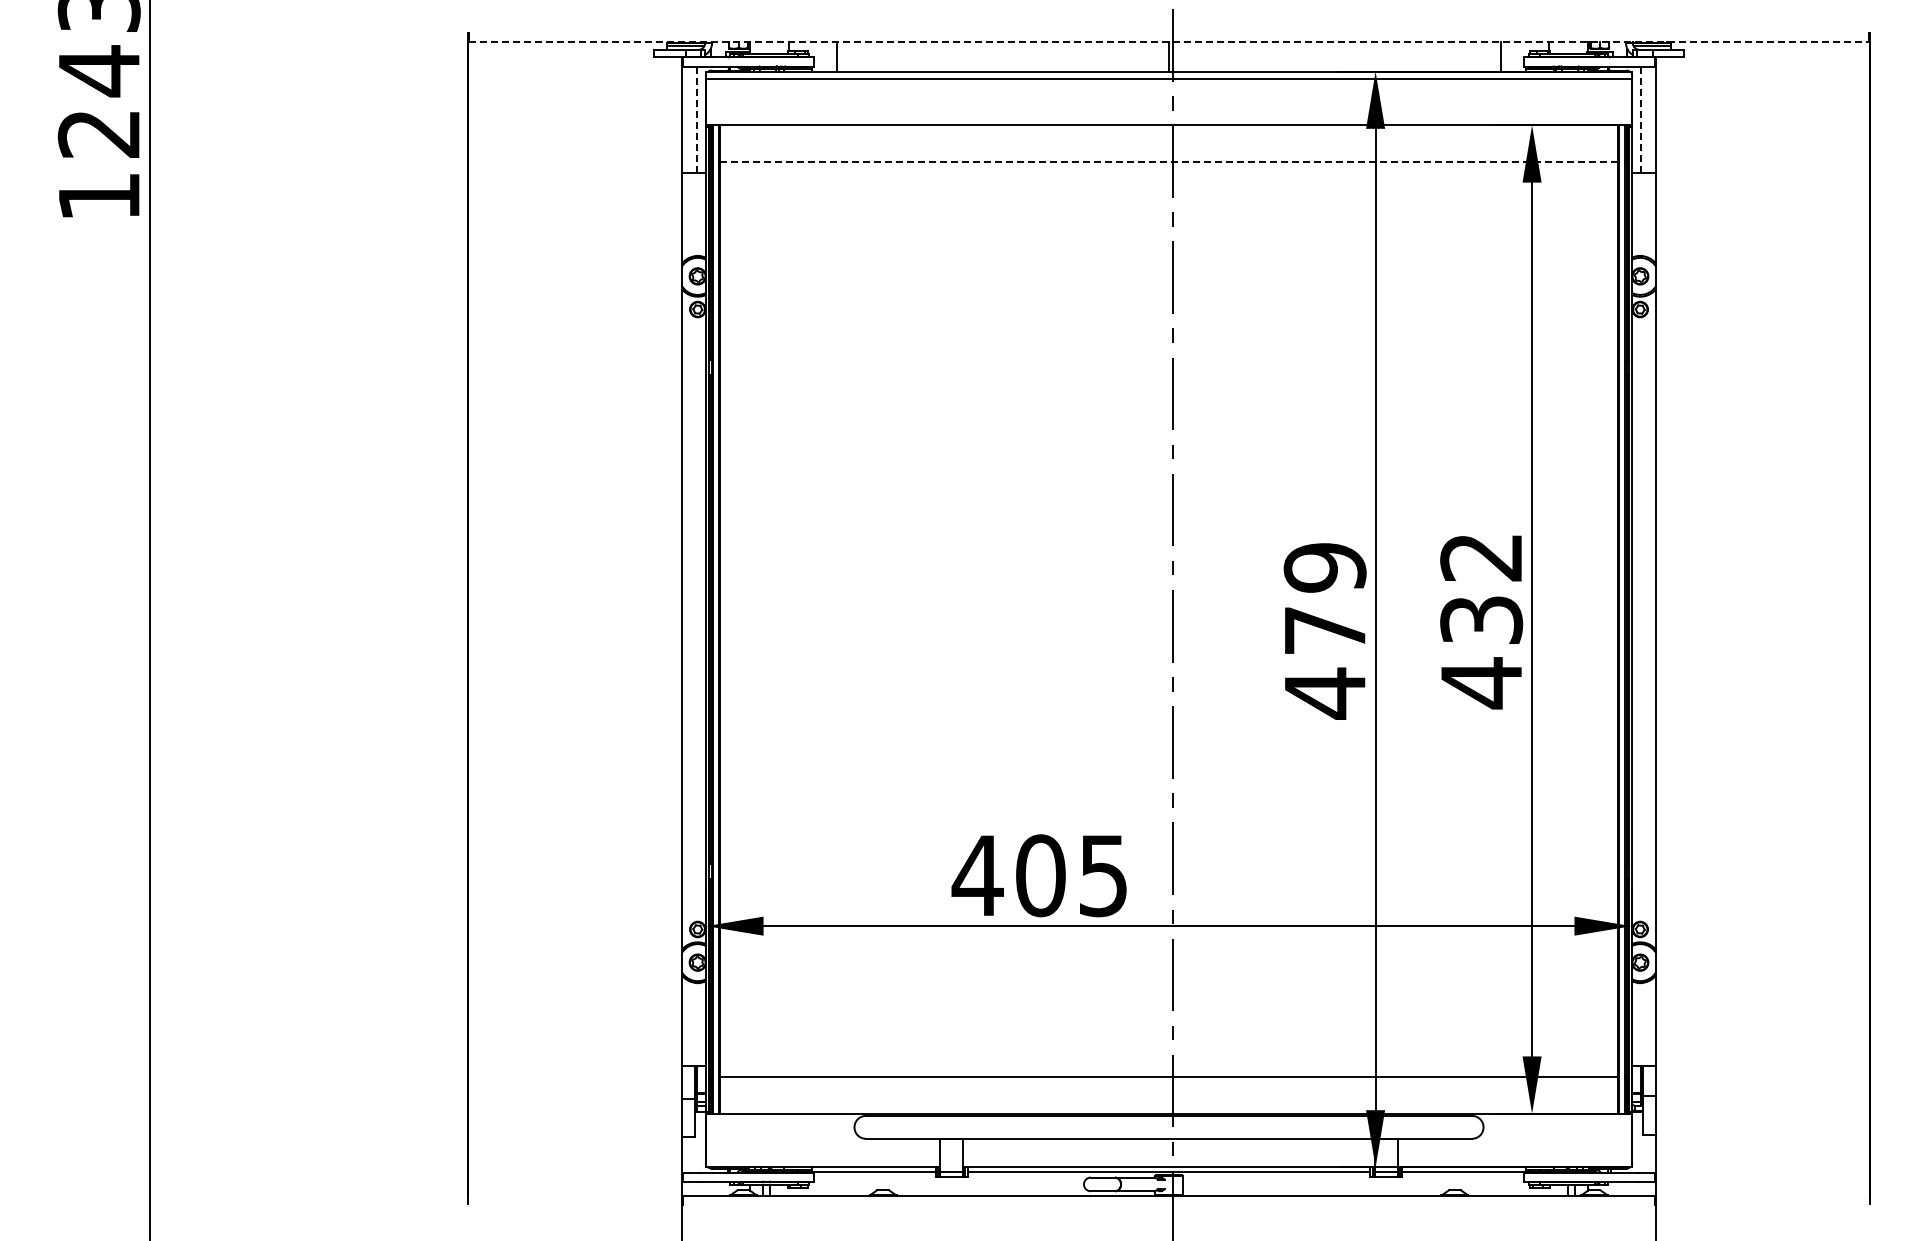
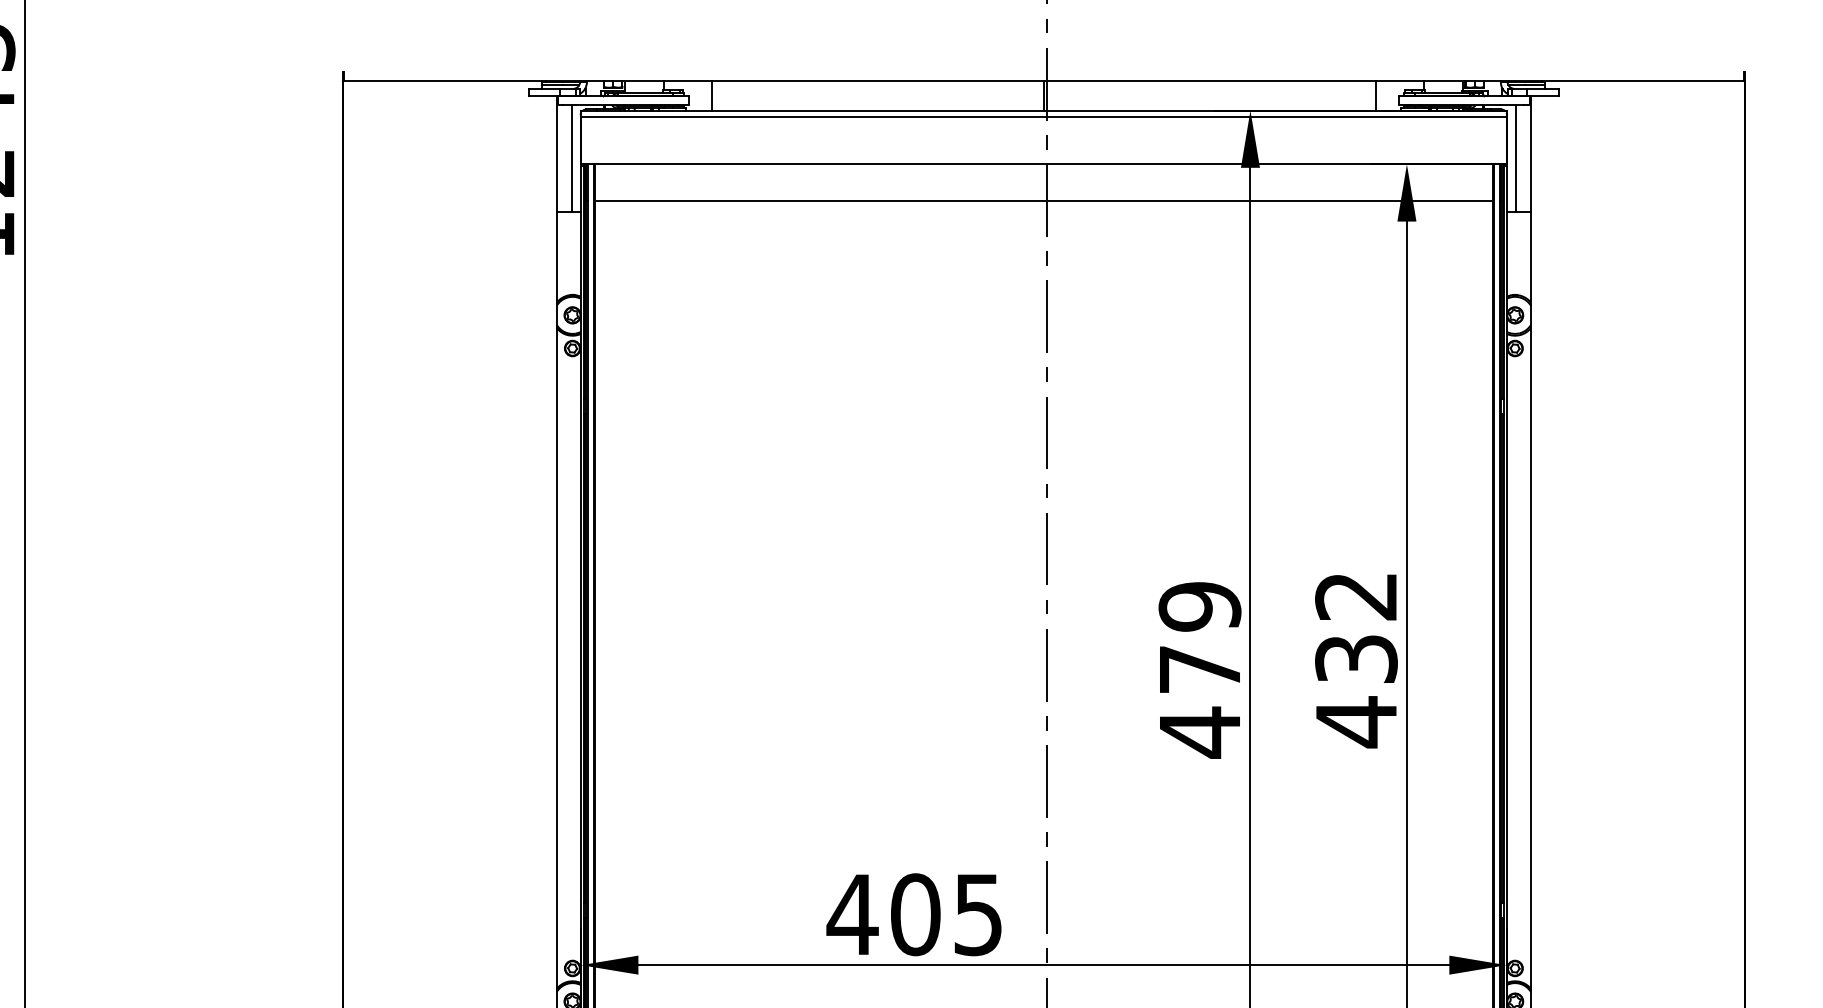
line: (1169, 41) -> (1044, 80), dashed -> solid
line: (697, 120) -> (572, 159), dashed -> solid
line: (1640, 120) -> (1515, 159), dashed -> solid
line: (1169, 162) -> (1044, 201), dashed -> solid

